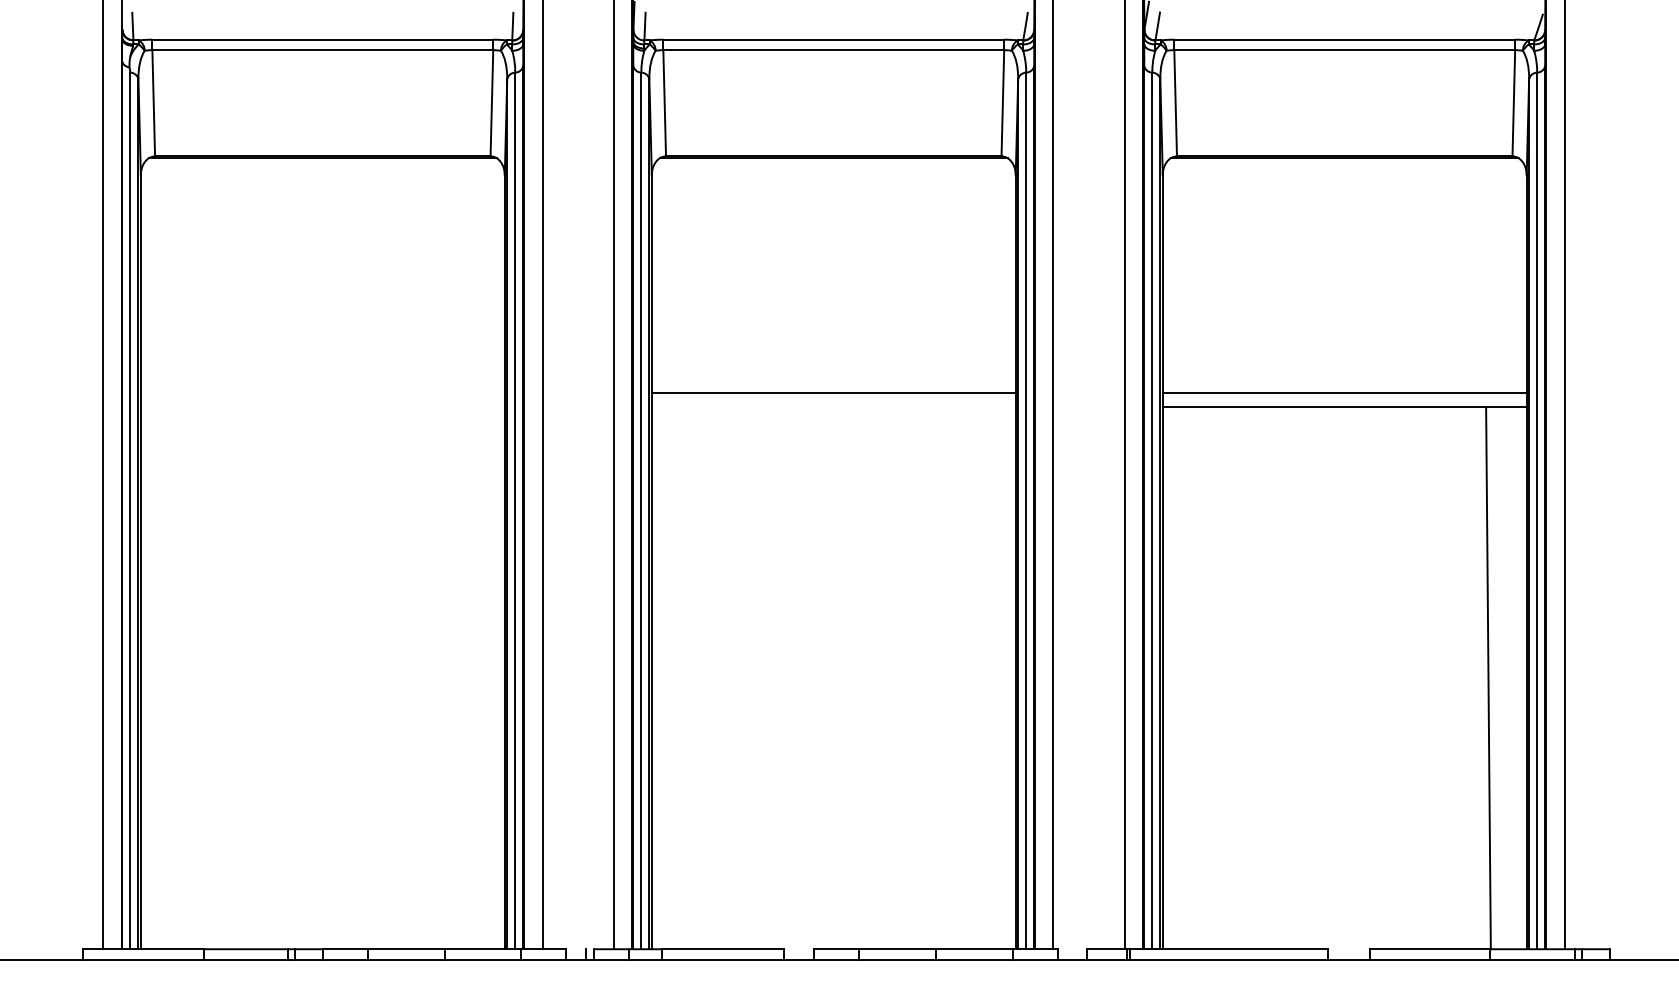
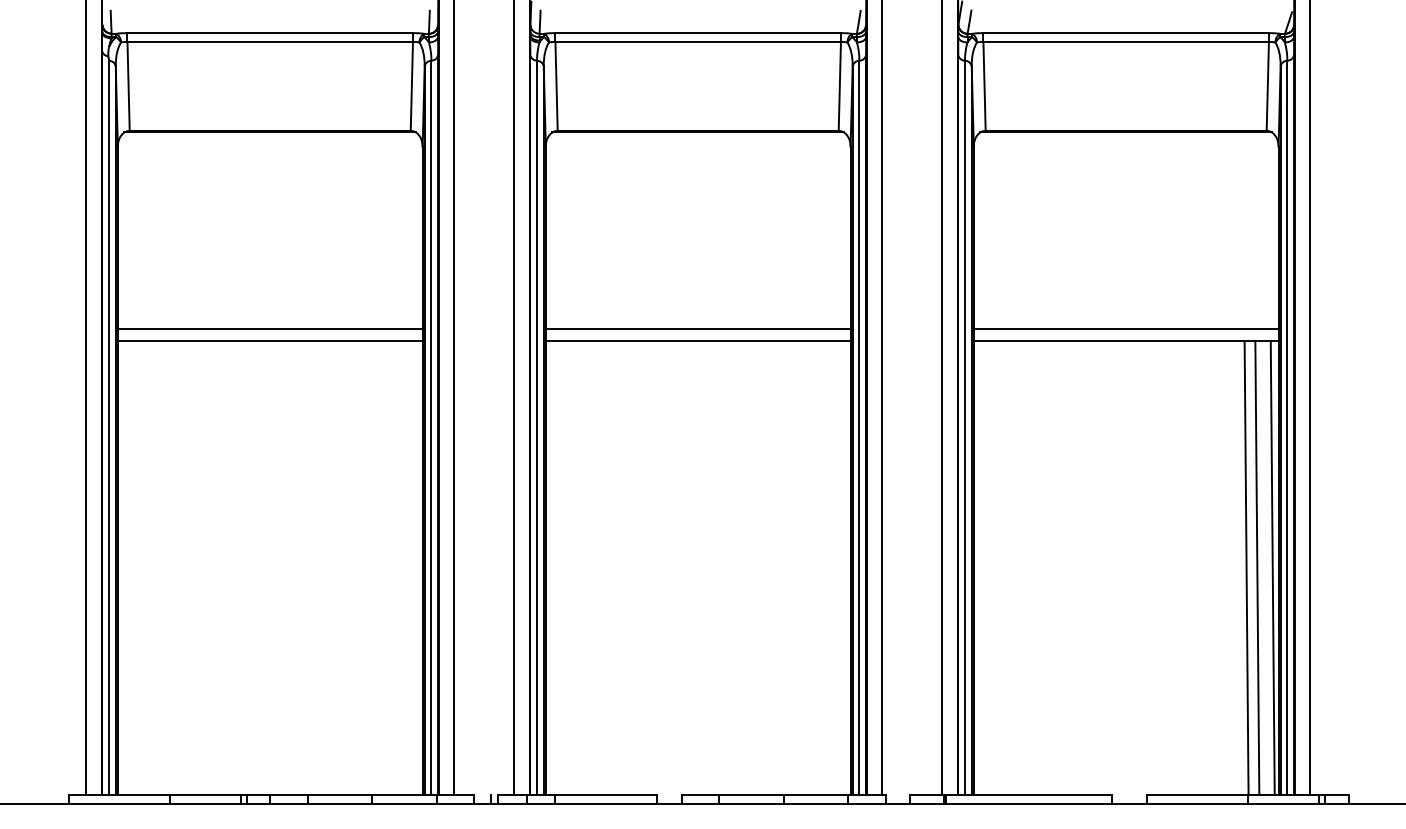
line: (321, 393) -> (269, 329), added
line: (321, 407) -> (269, 341), added
line: (832, 407) -> (697, 341), added
line: (1501, 677) -> (1257, 567), added
line: (1519, 677) -> (1272, 567), added

